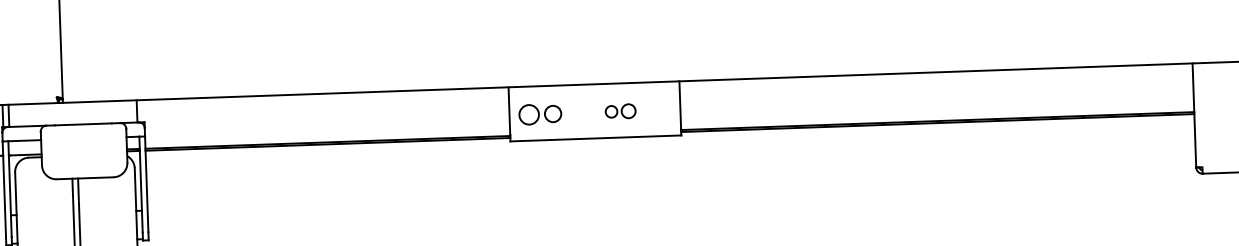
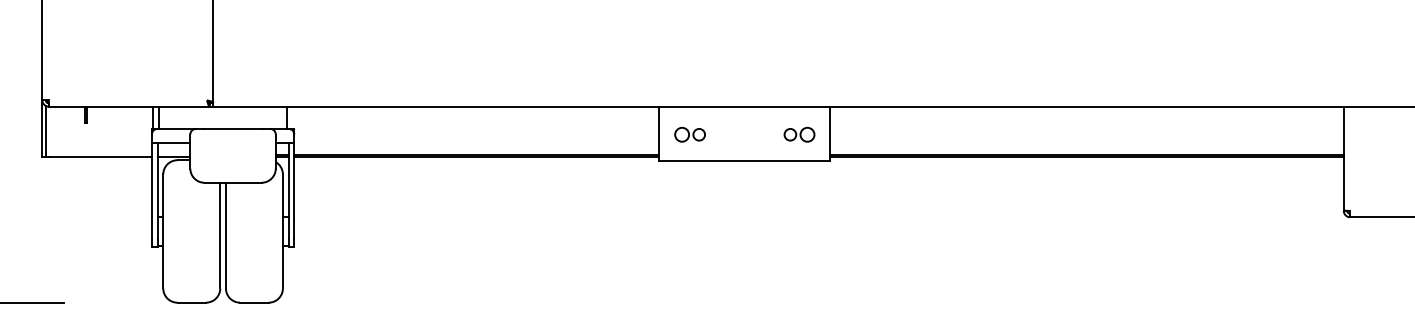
part: (620, 111) -> (799, 134), moved
part: (539, 114) -> (689, 134), size x0.71

